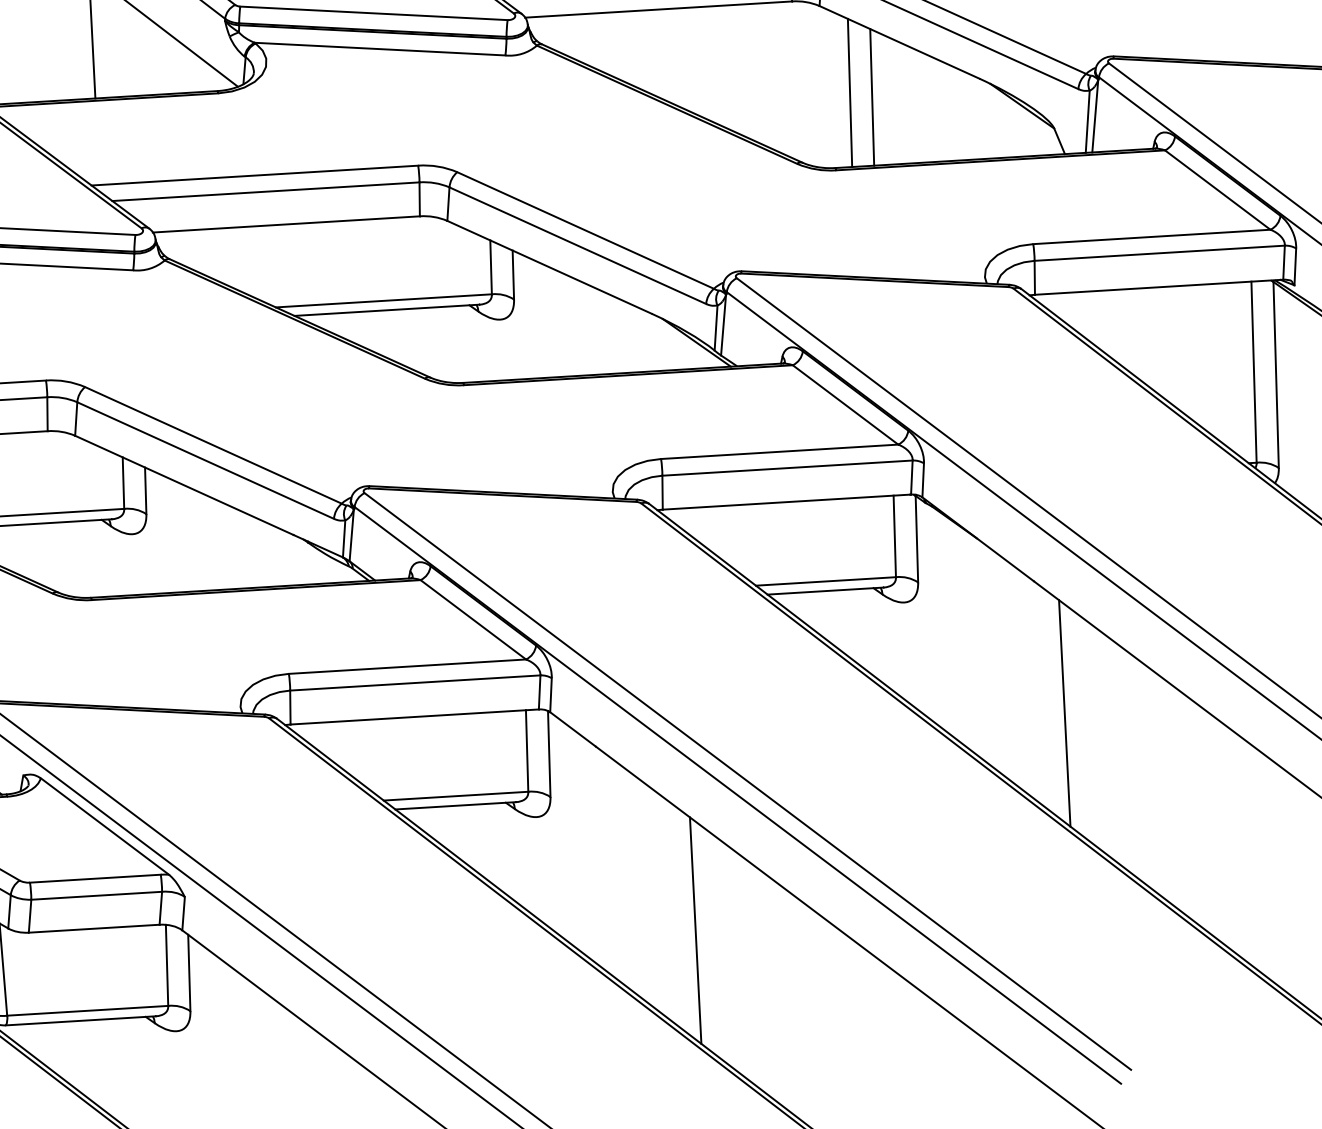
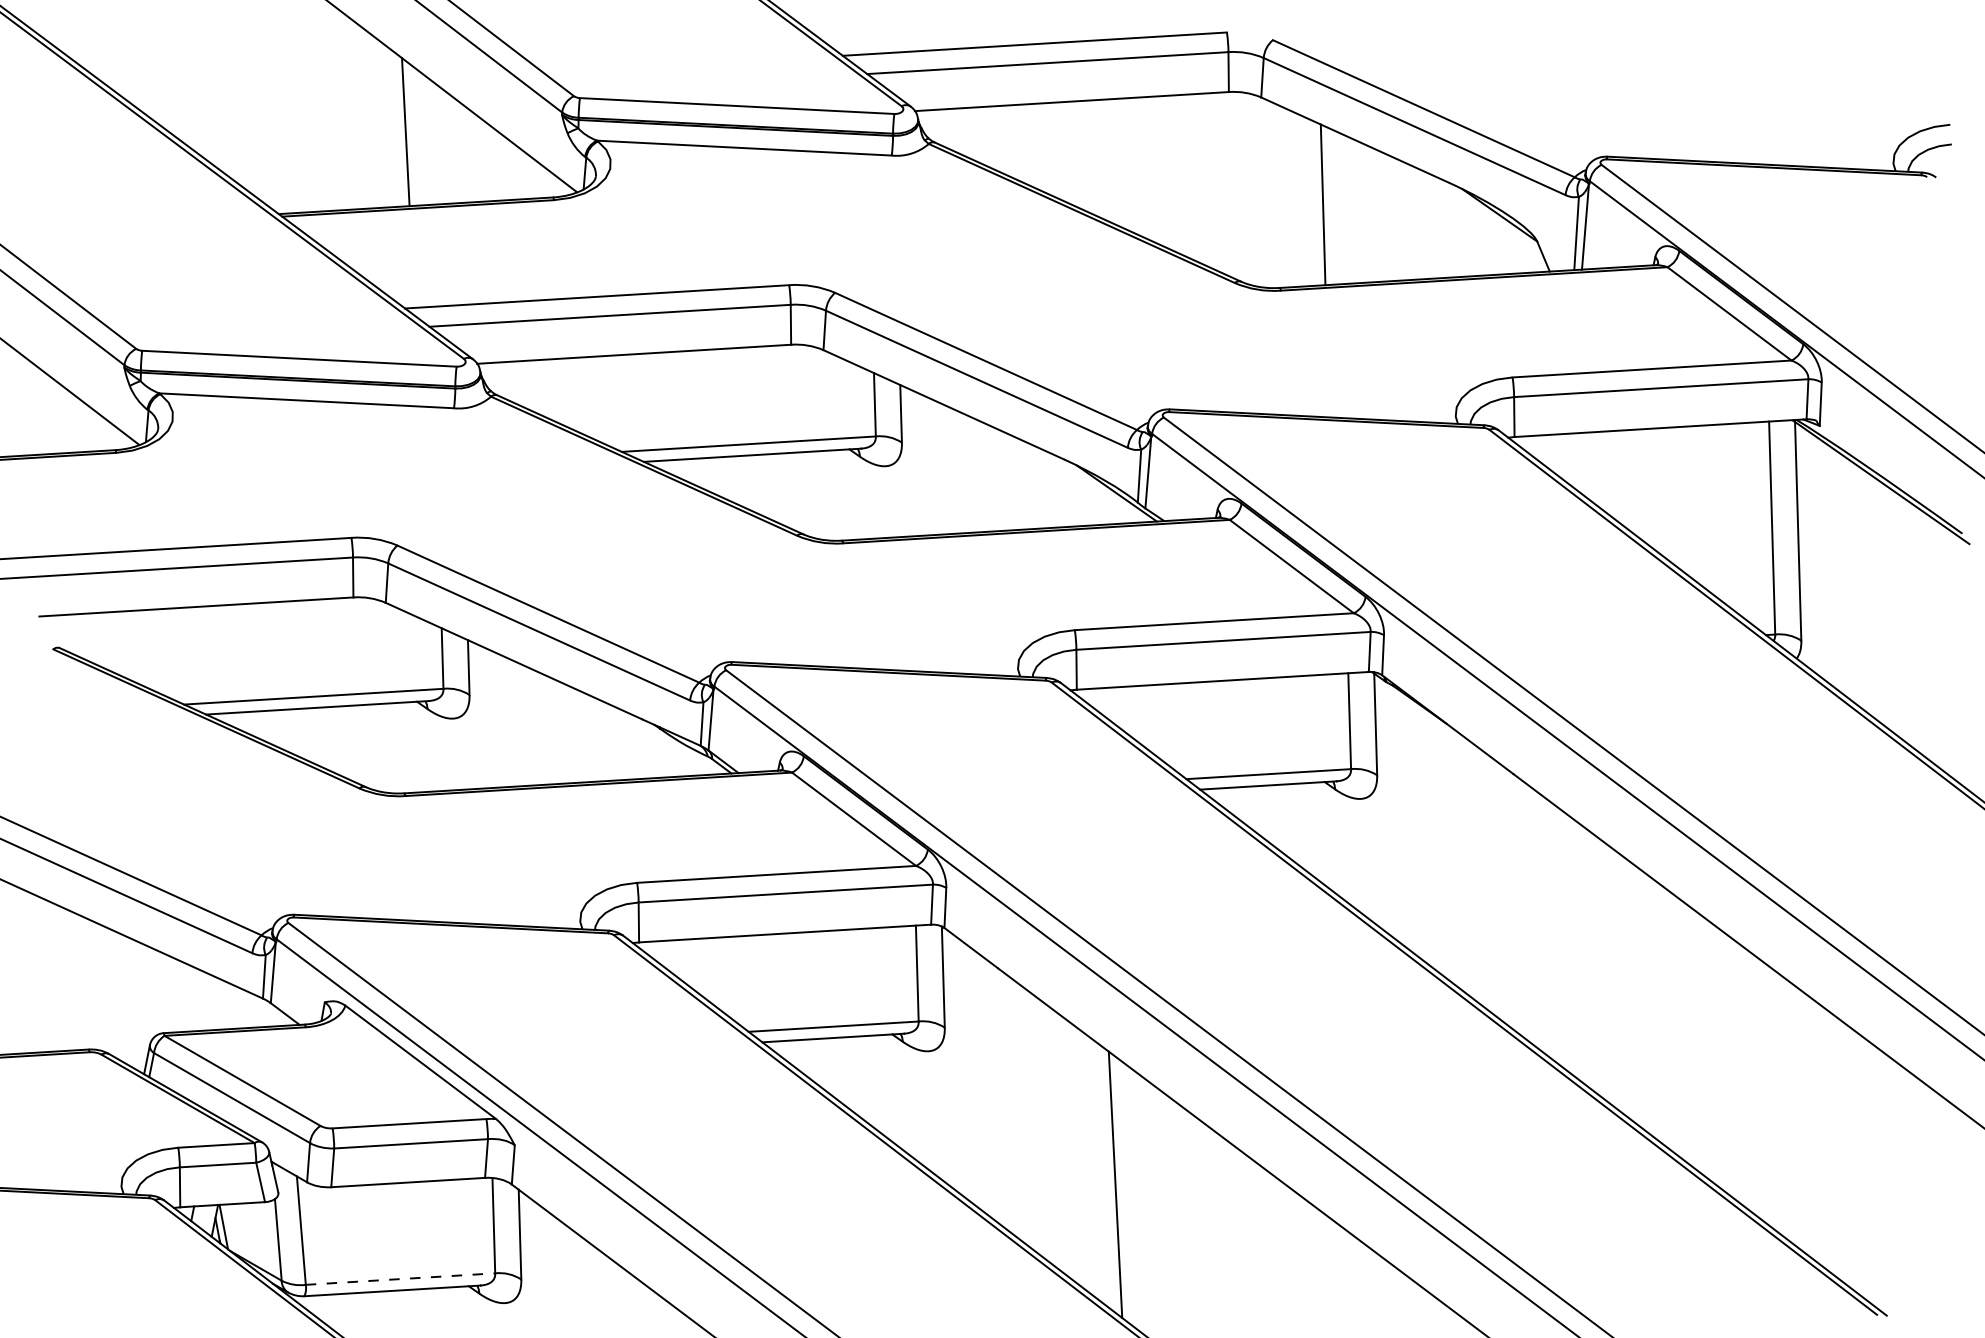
line: (849, 92) -> (1296, 199), removed
line: (1064, 713) -> (1549, 929), removed
line: (87, 1011) -> (400, 1279), solid -> dashed

